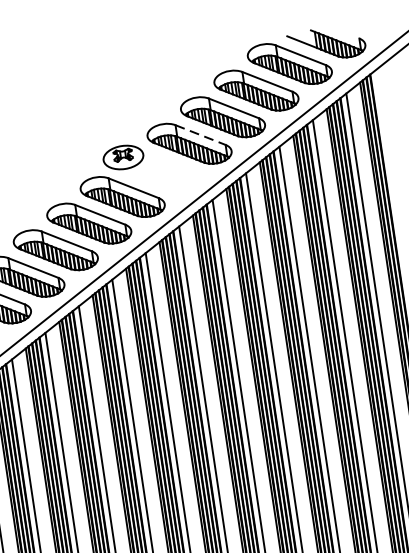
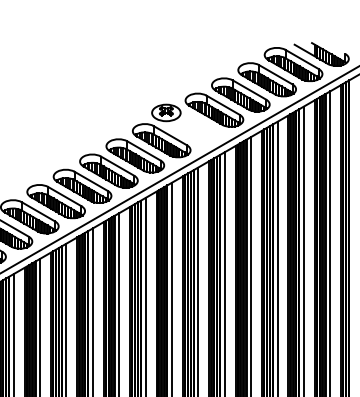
line: (201, 135) -> (223, 105), dashed -> solid

